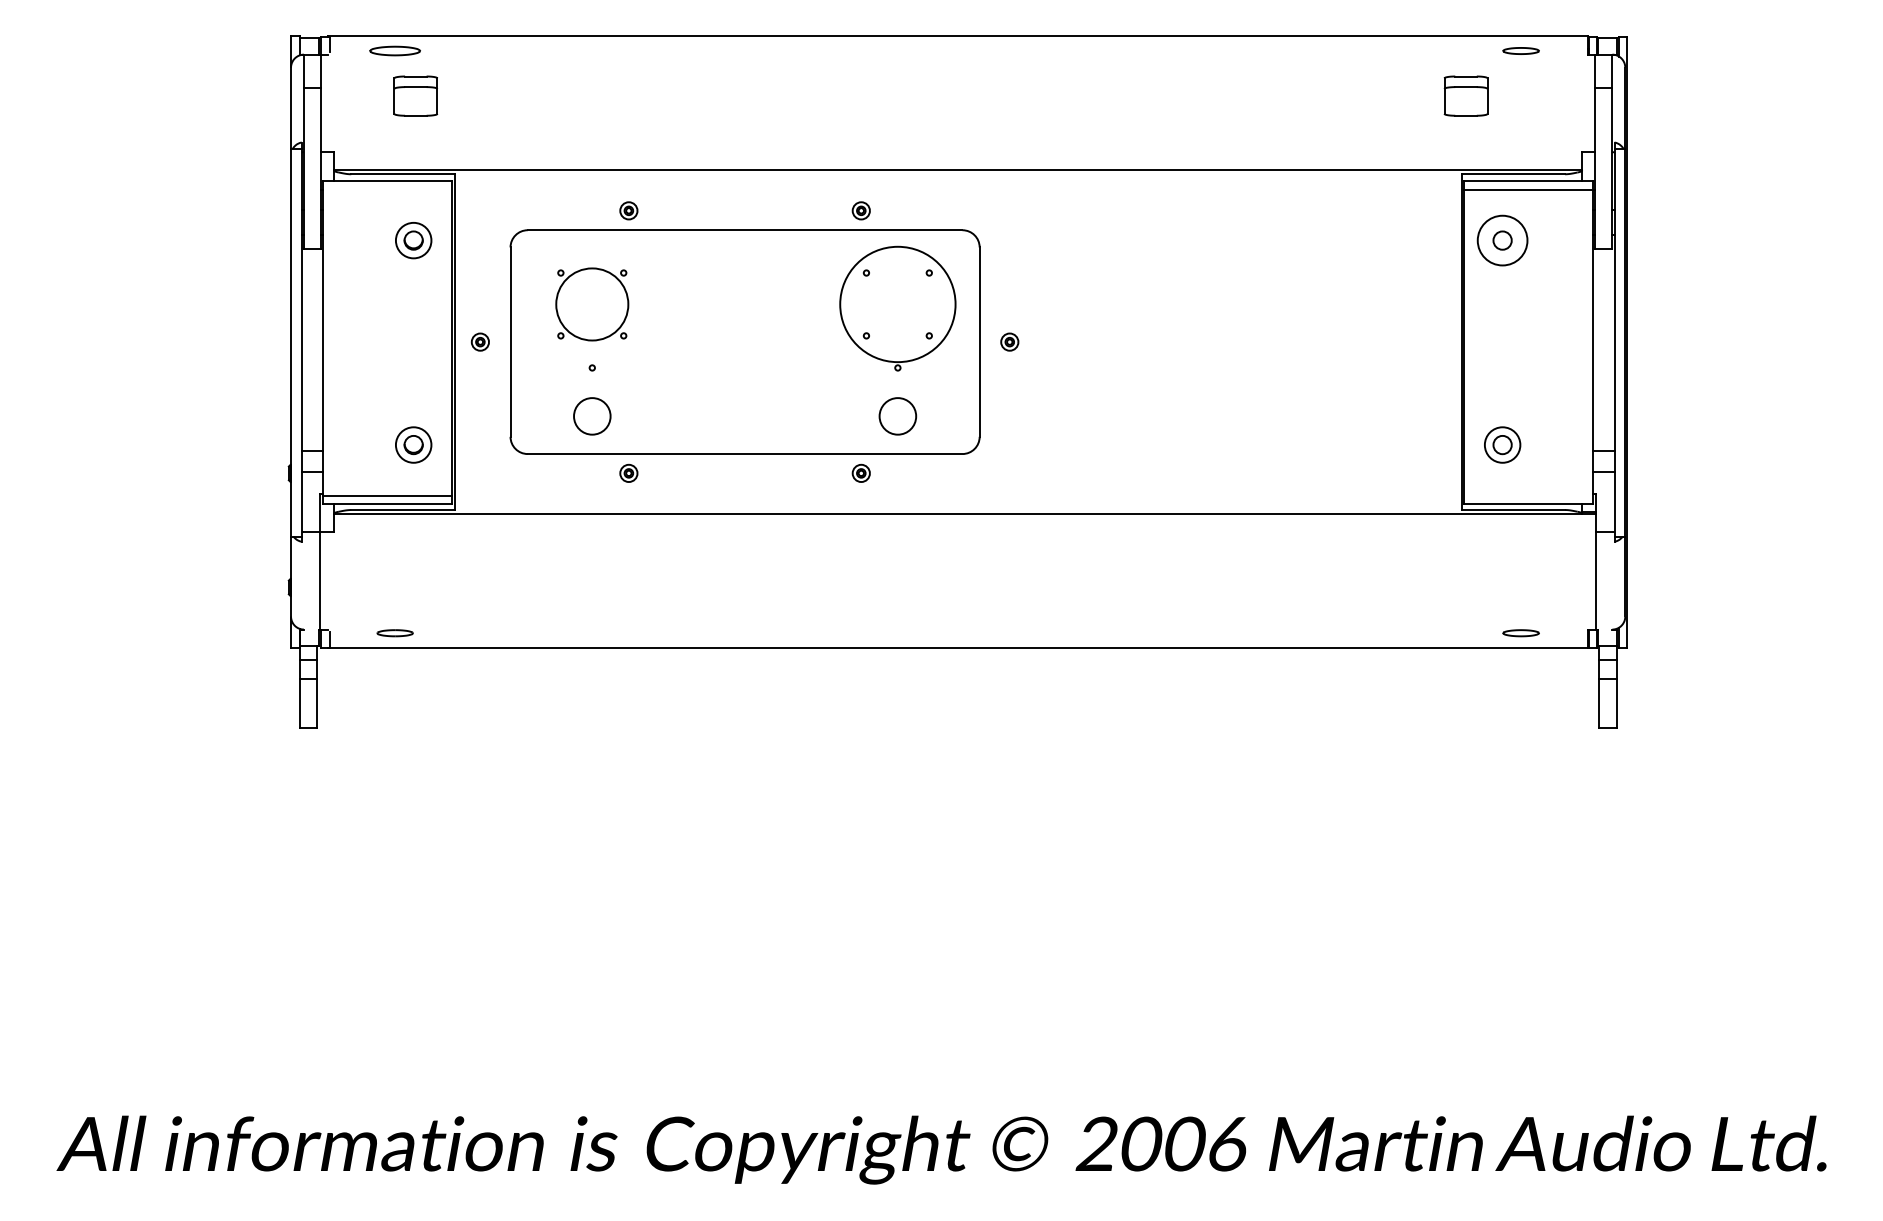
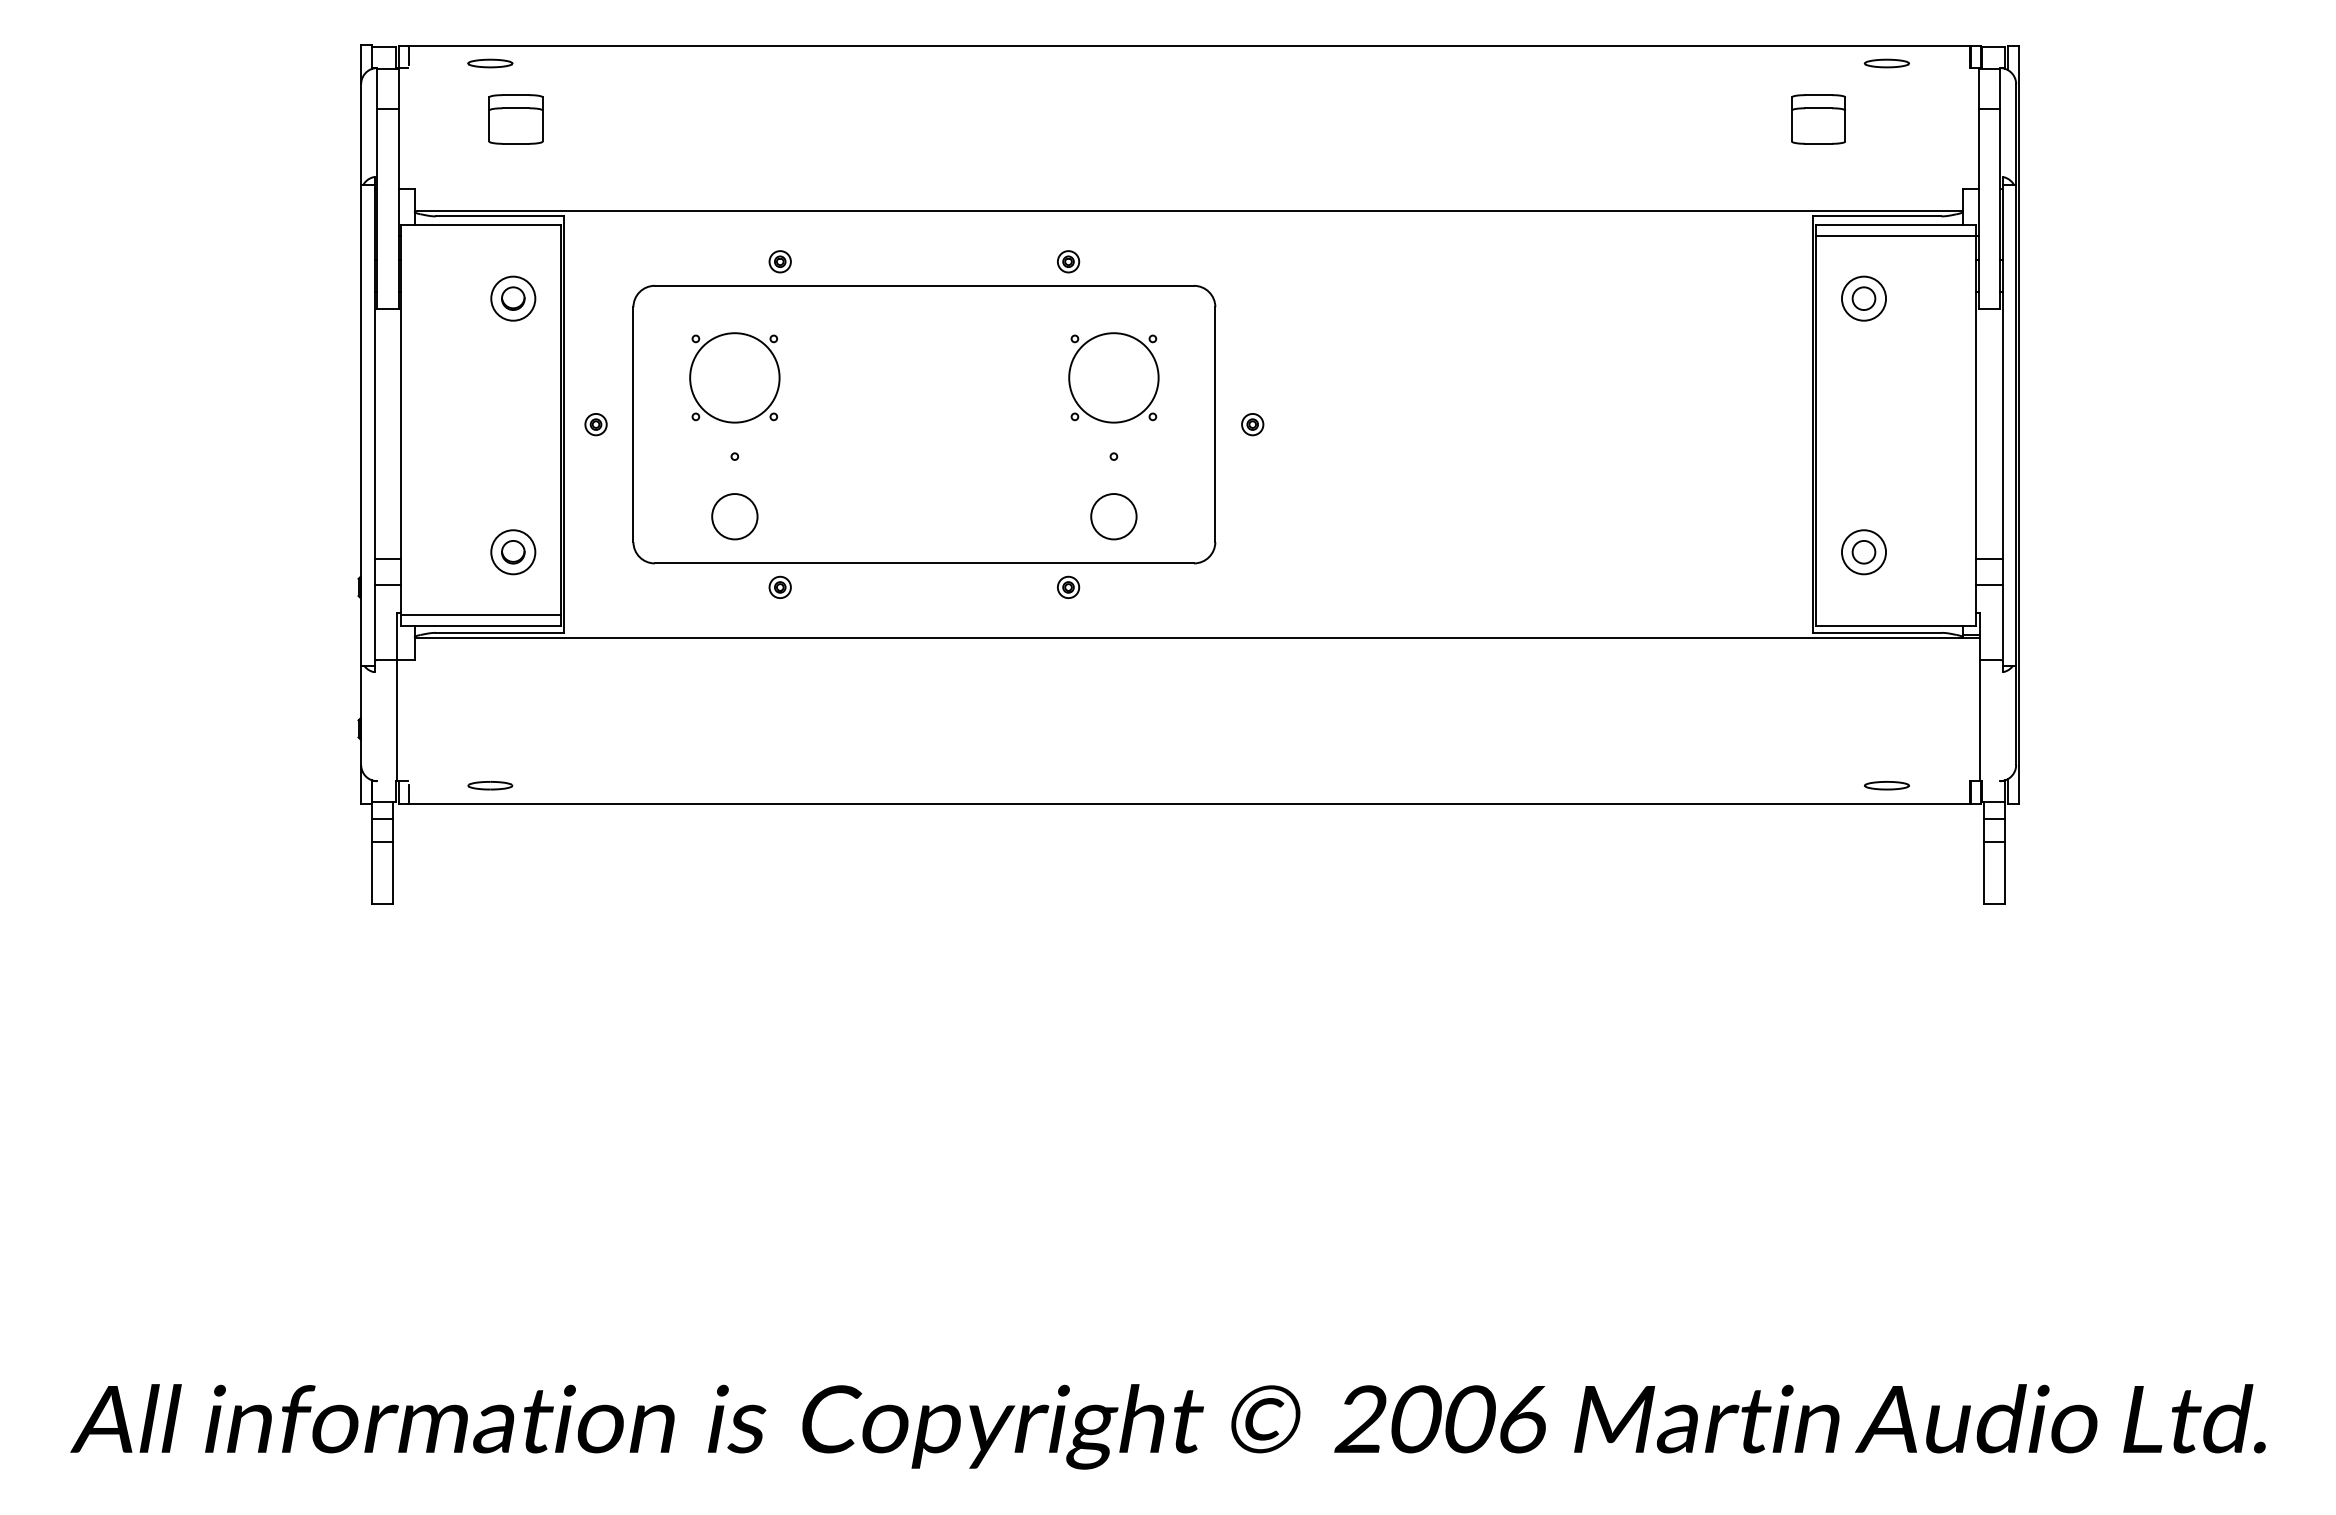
part: (395, 50) -> (490, 63), size x0.71
circle: (1502, 240) -> (1863, 298), size x0.71
circle: (897, 304) -> (1113, 377), size x0.62

